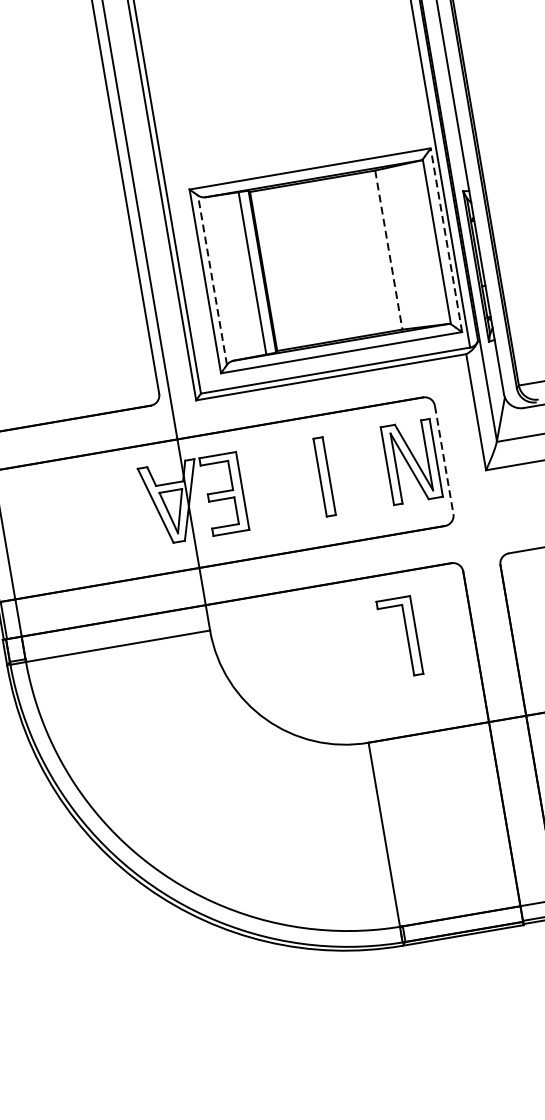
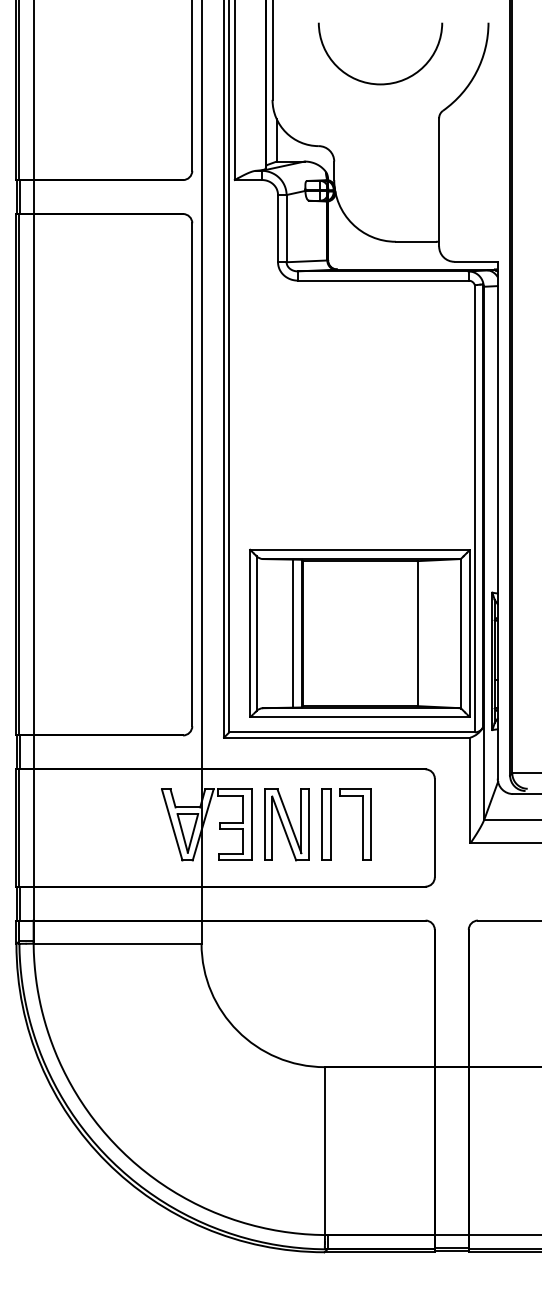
line: (446, 240) -> (470, 633), dashed -> solid
line: (388, 249) -> (417, 633), dashed -> solid
line: (212, 280) -> (256, 633), dashed -> solid
line: (443, 460) -> (434, 828), dashed -> solid
part: (411, 461) -> (286, 824), moved
part: (407, 636) -> (362, 824), moved

